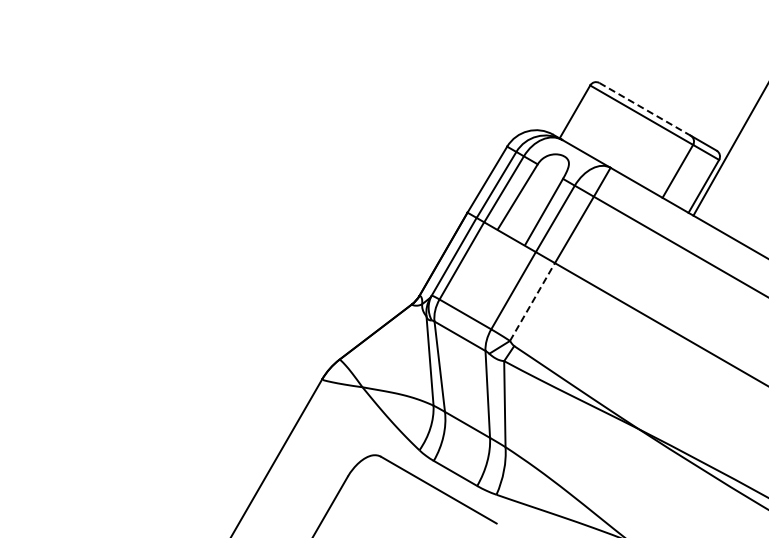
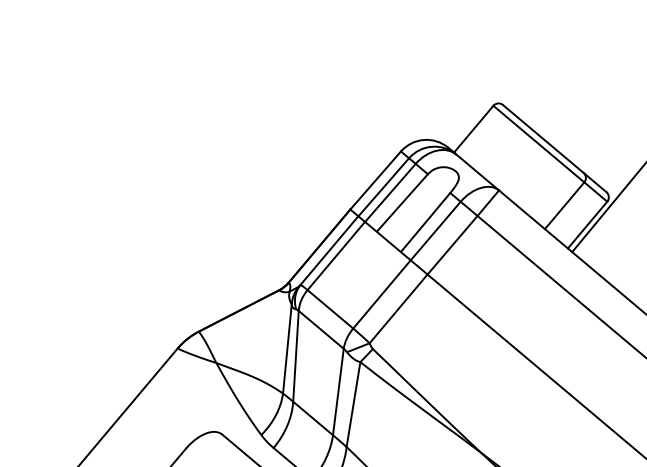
line: (645, 109) -> (543, 139), dashed -> solid
line: (532, 302) -> (398, 309), dashed -> solid

